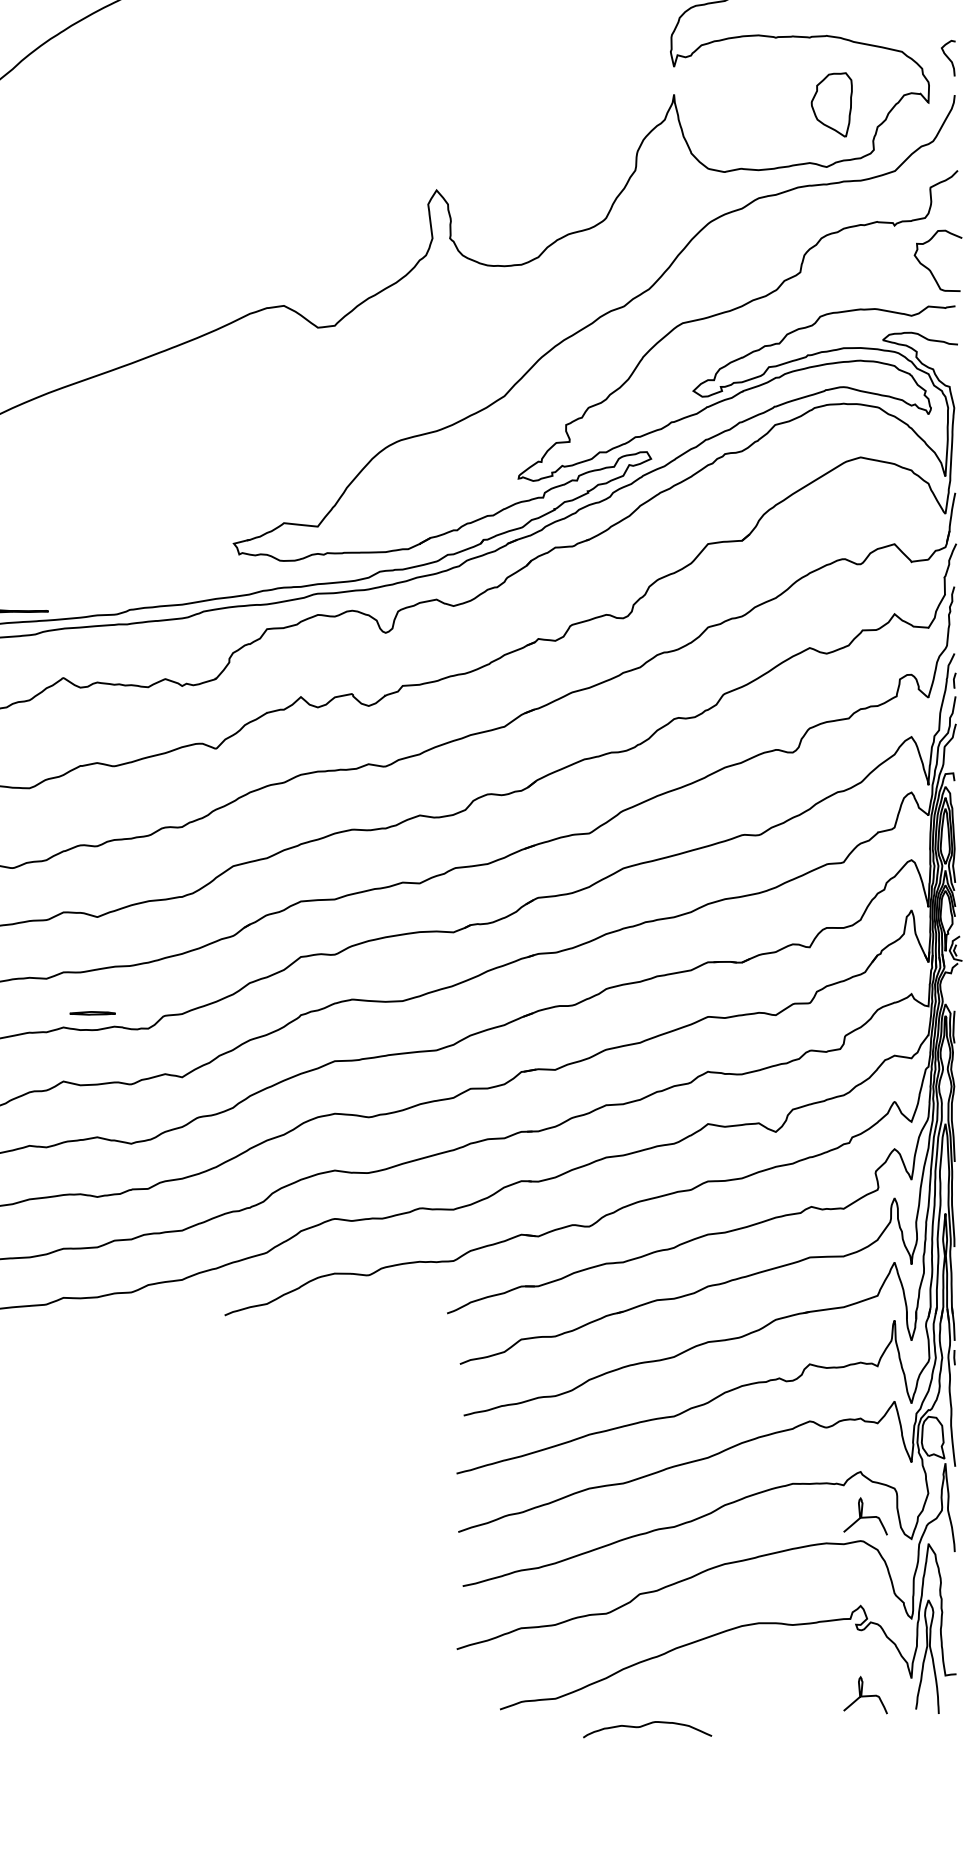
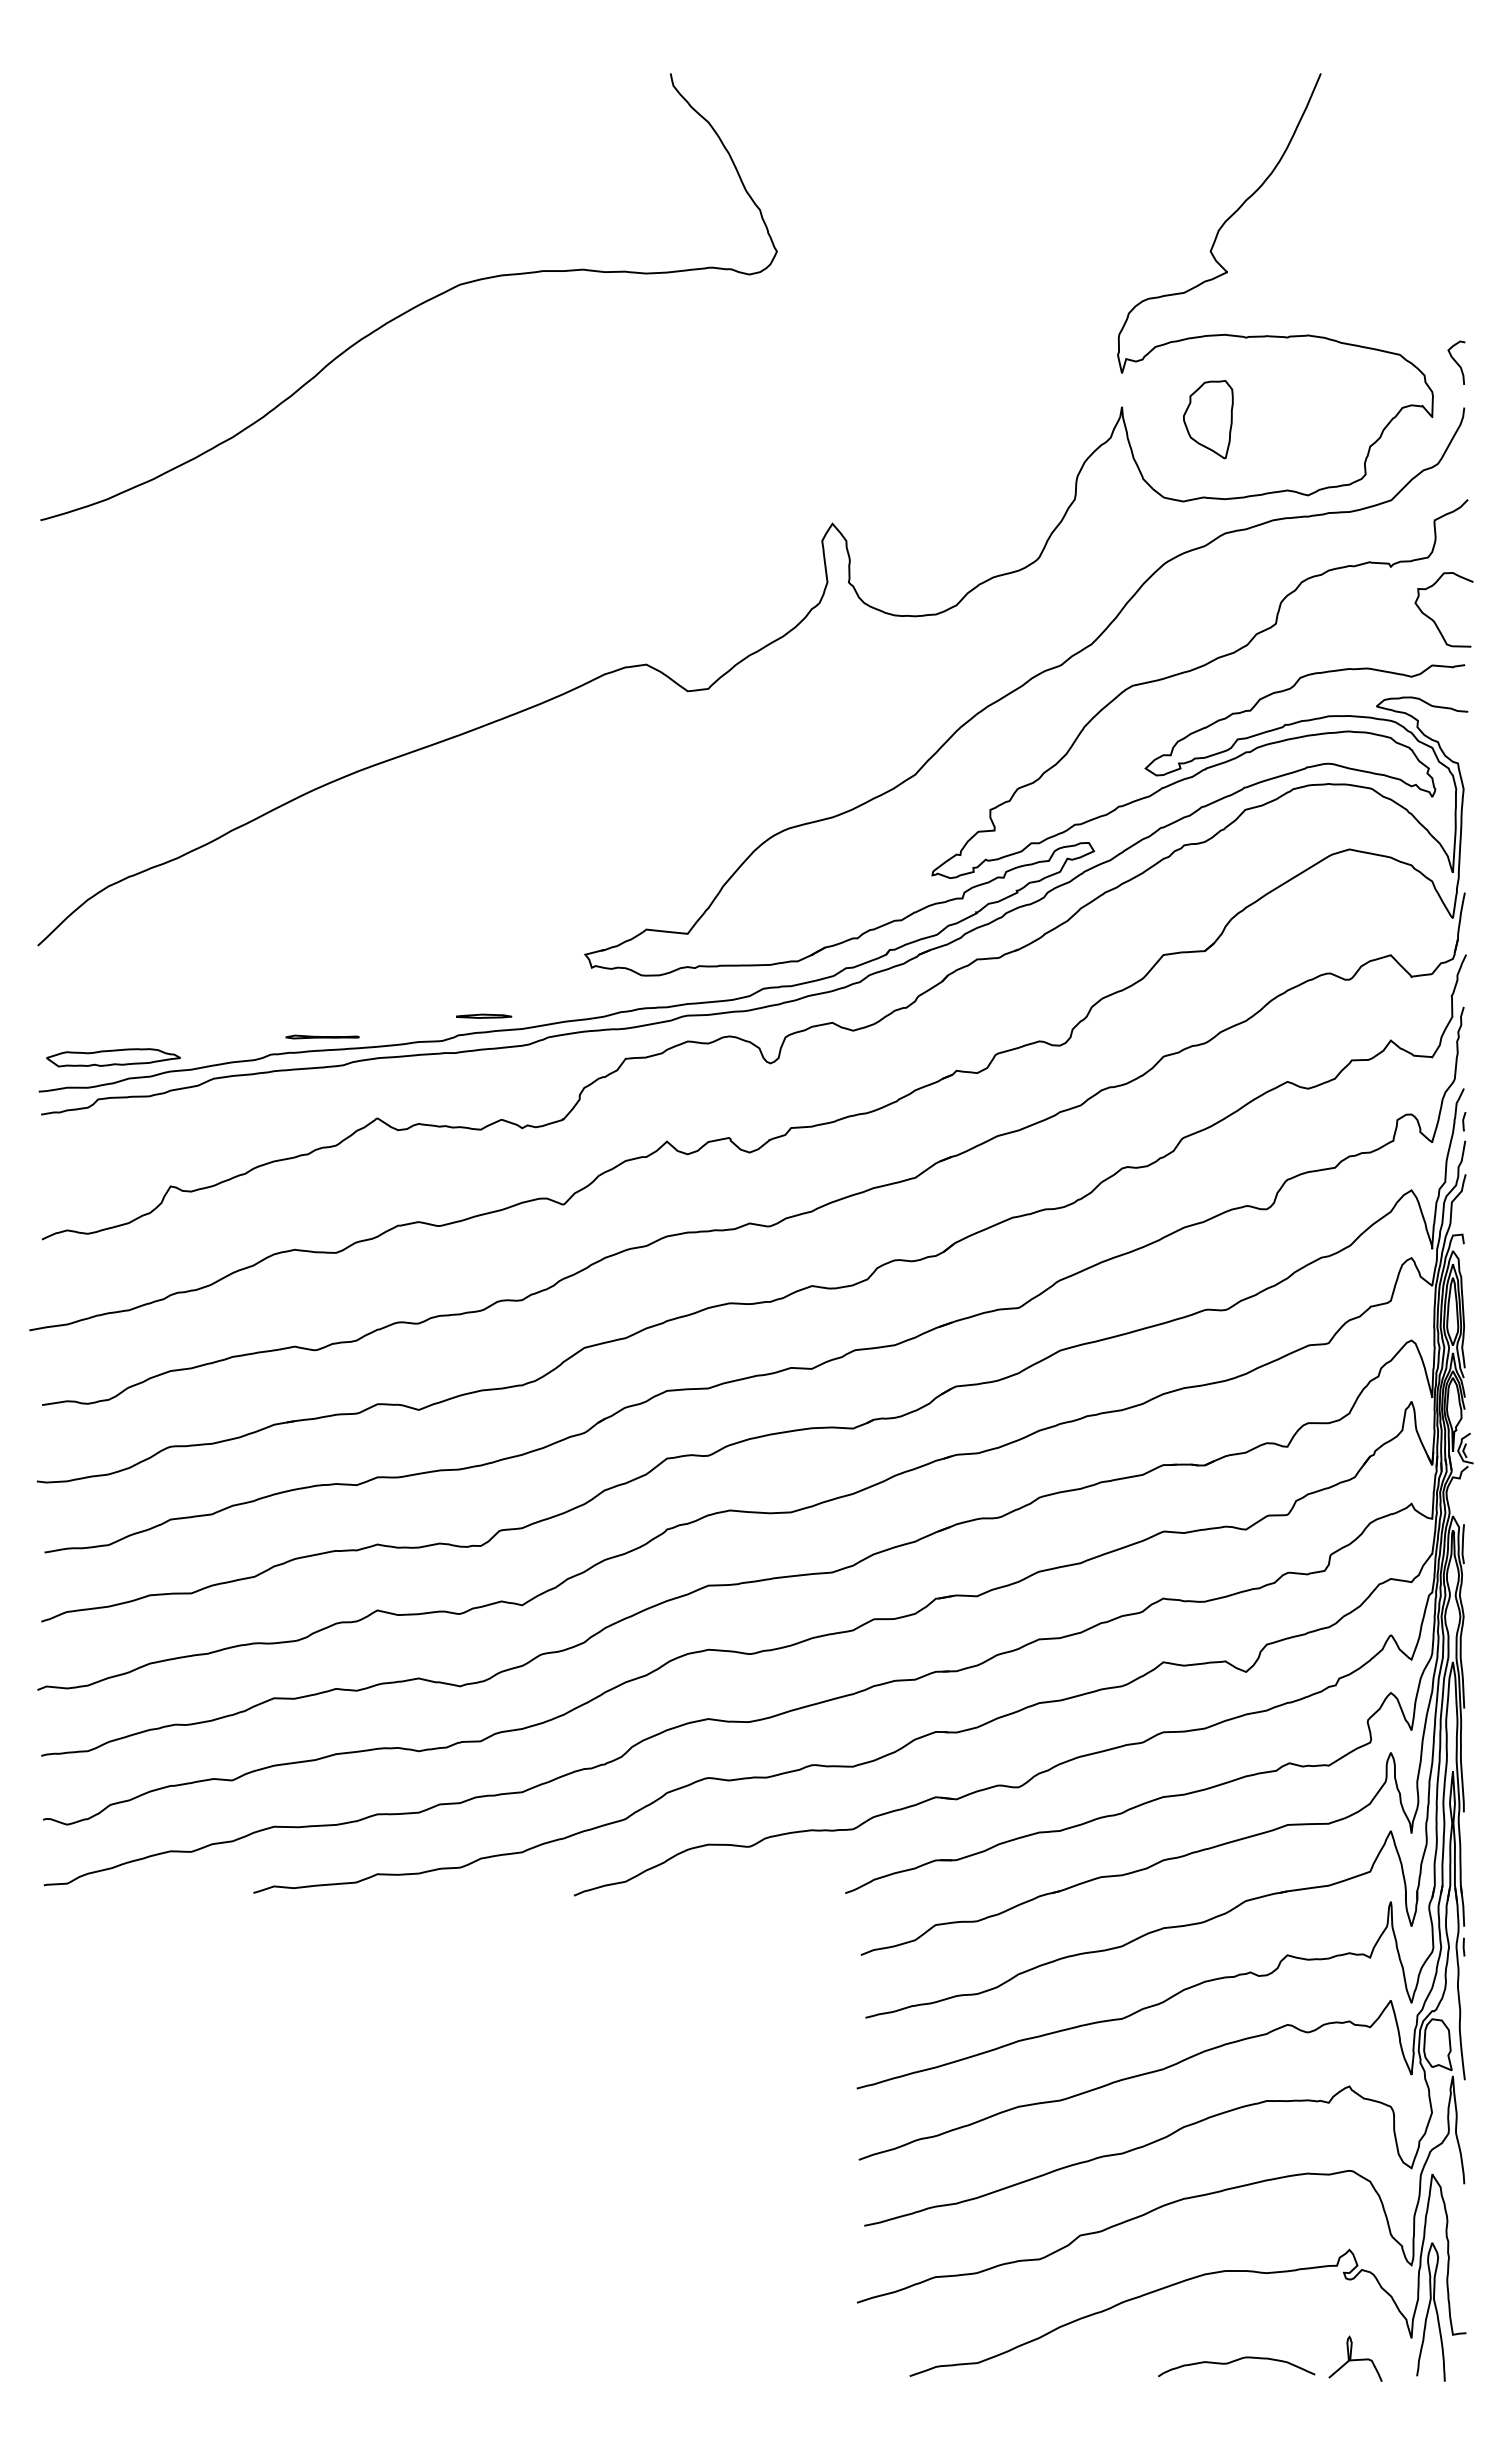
part: (831, 104) -> (1208, 419), moved
part: (93, 1012) -> (484, 1015), moved
curve: (865, 1517) -> (1355, 2141), removed
curve: (647, 1725) -> (1236, 2361), moved

